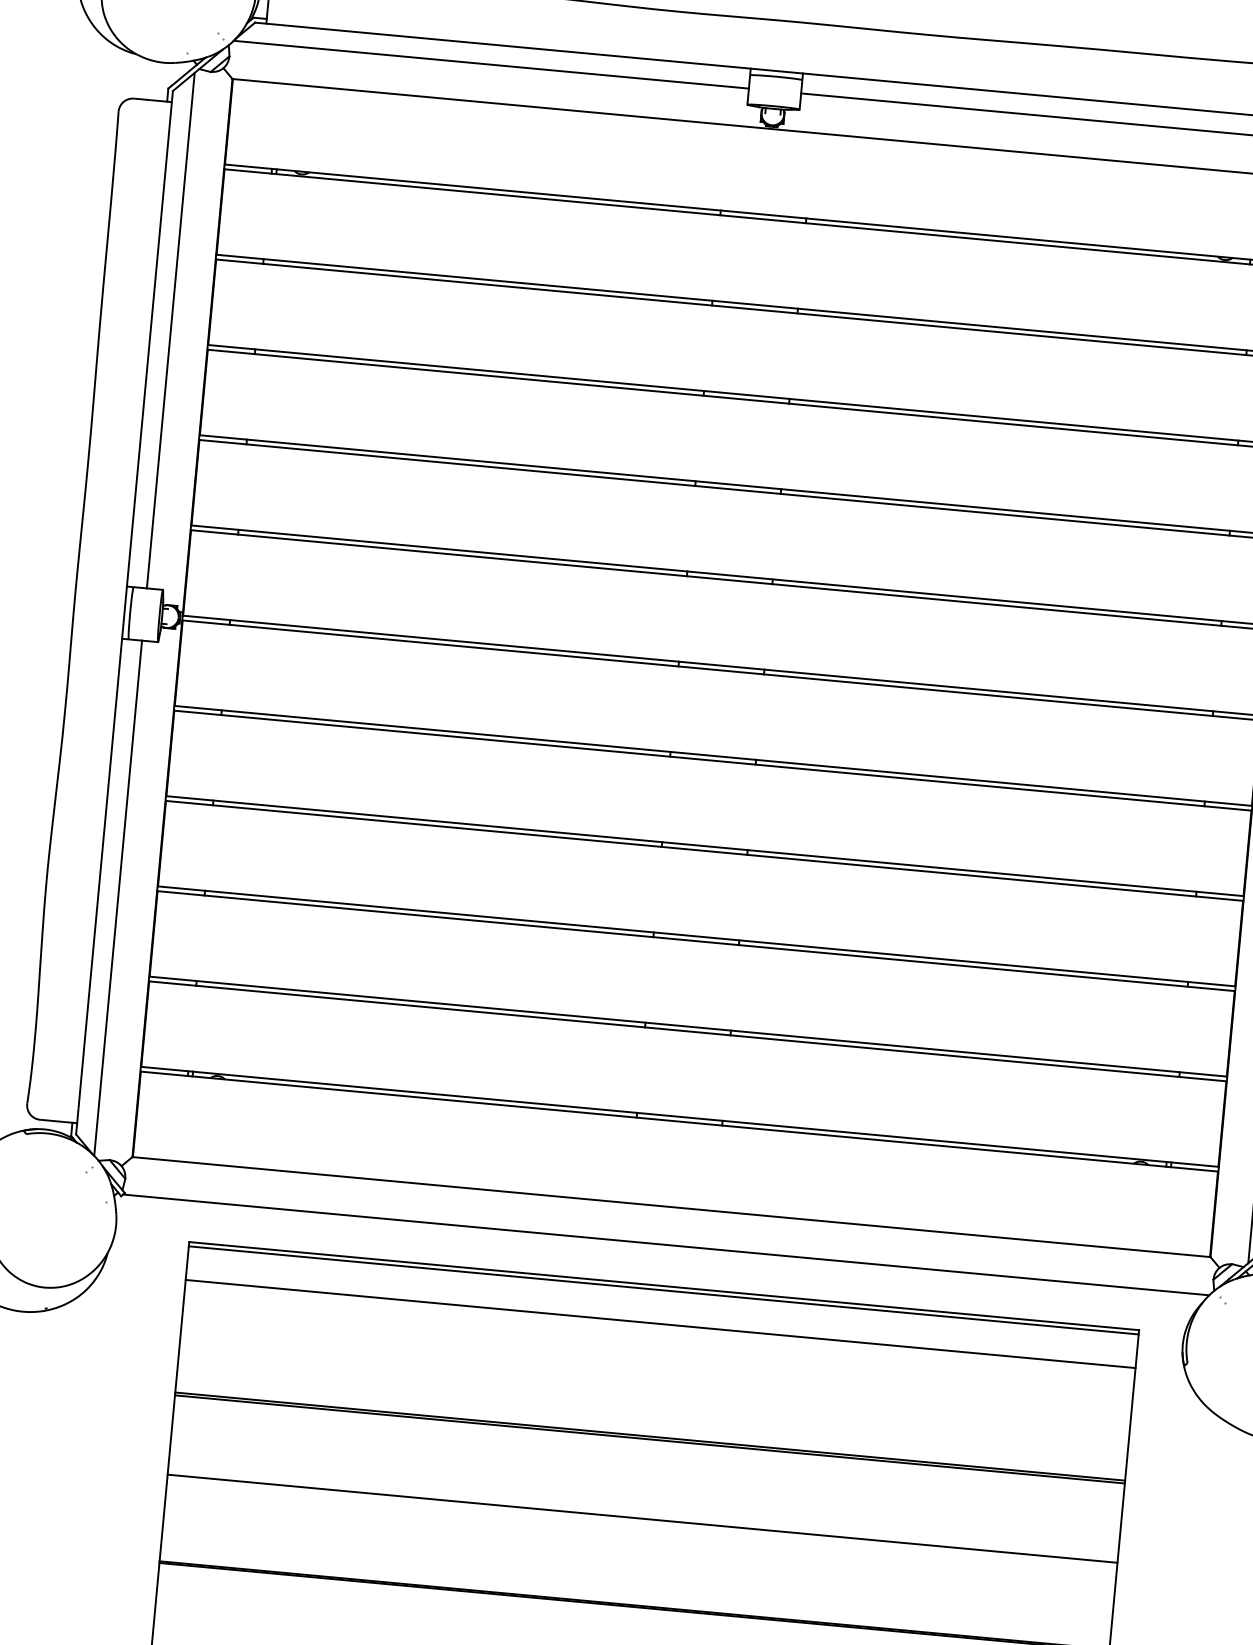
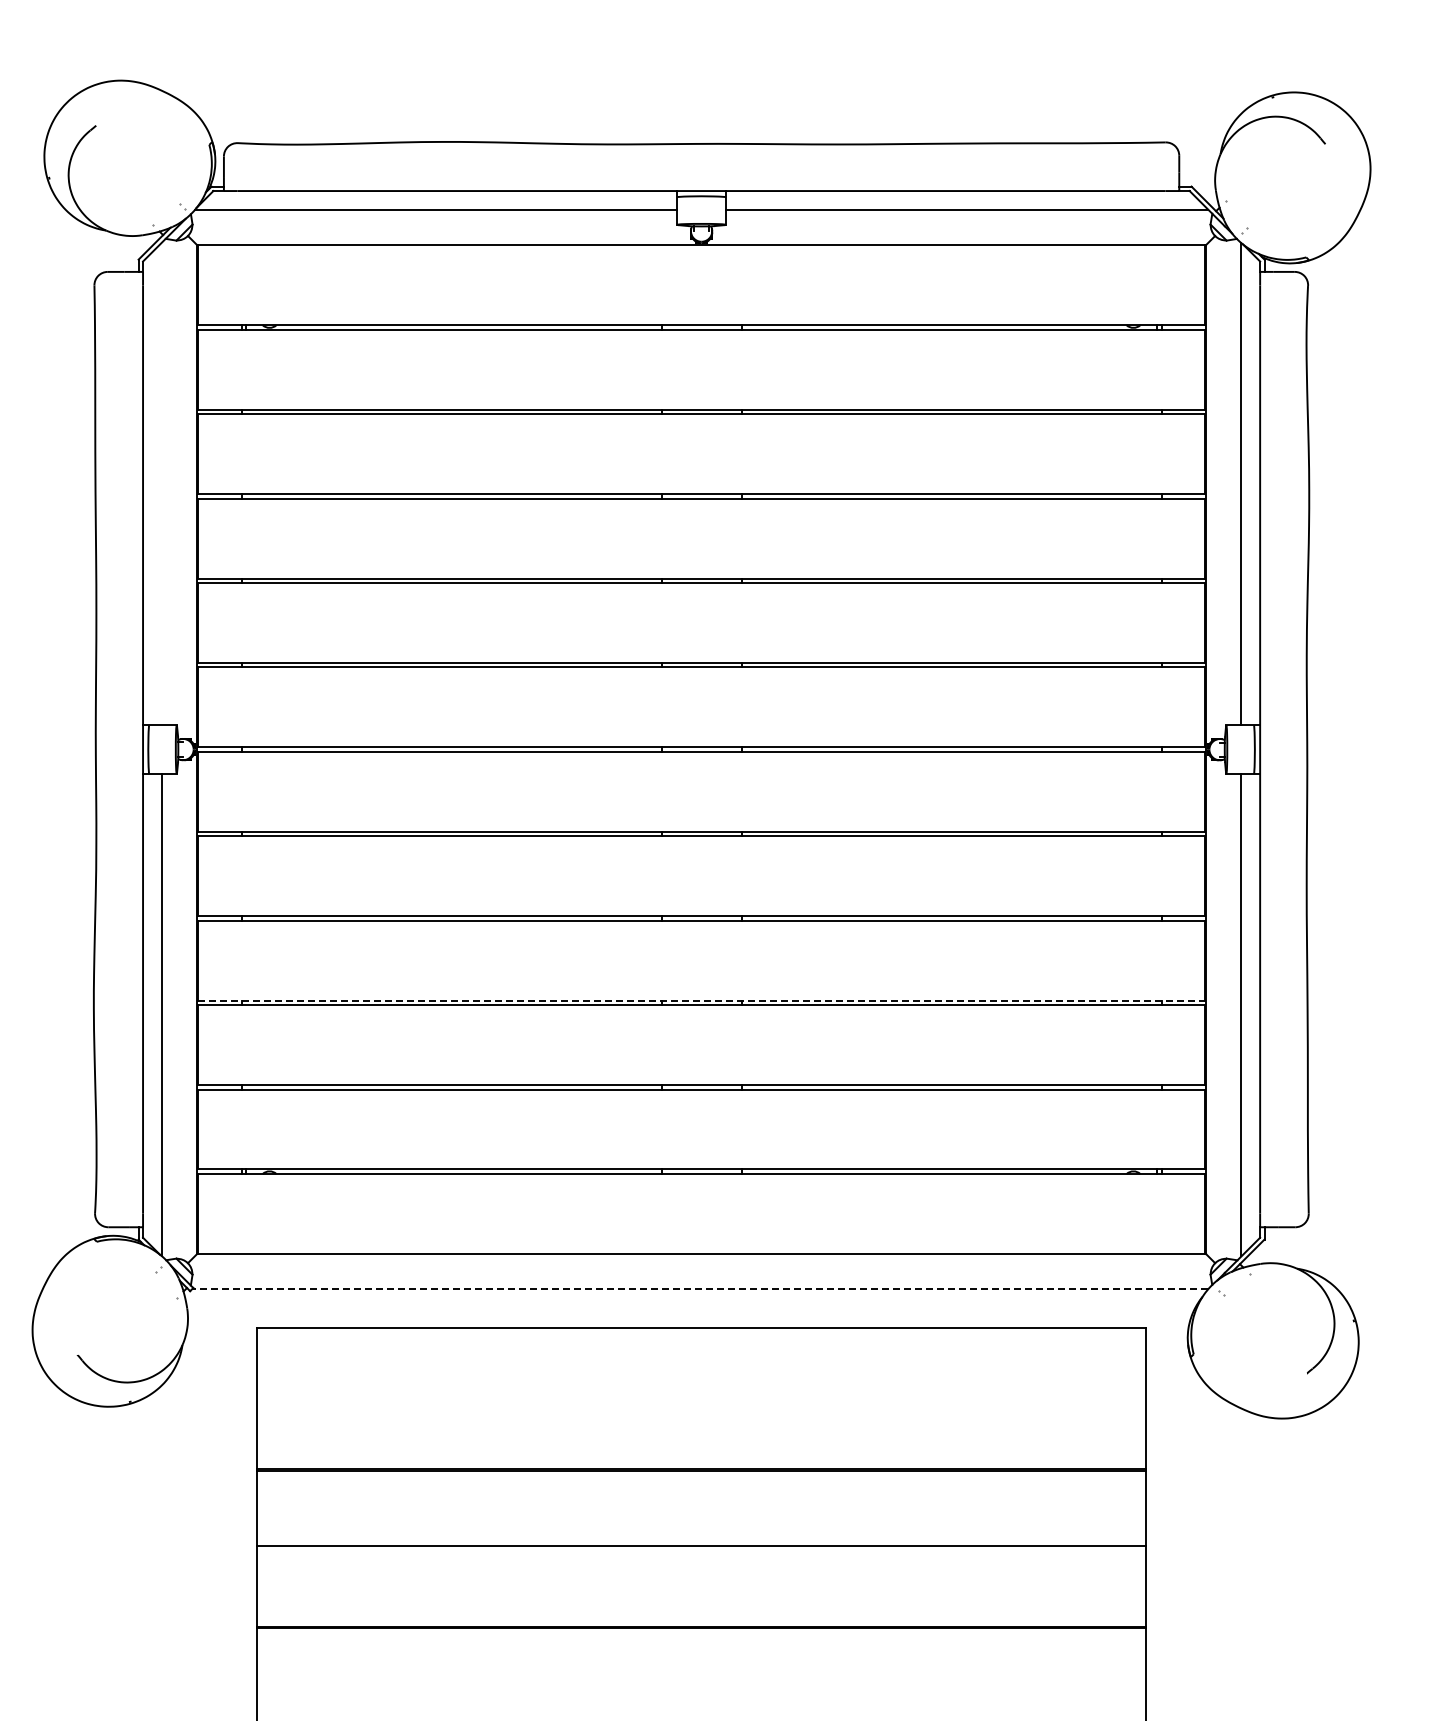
line: (170, 330) -> (161, 483), removed
line: (696, 936) -> (701, 1000), solid -> dashed
line: (665, 1244) -> (699, 1289), solid -> dashed
line: (663, 1290) -> (701, 1331), removed
line: (660, 1324) -> (701, 1363), removed

